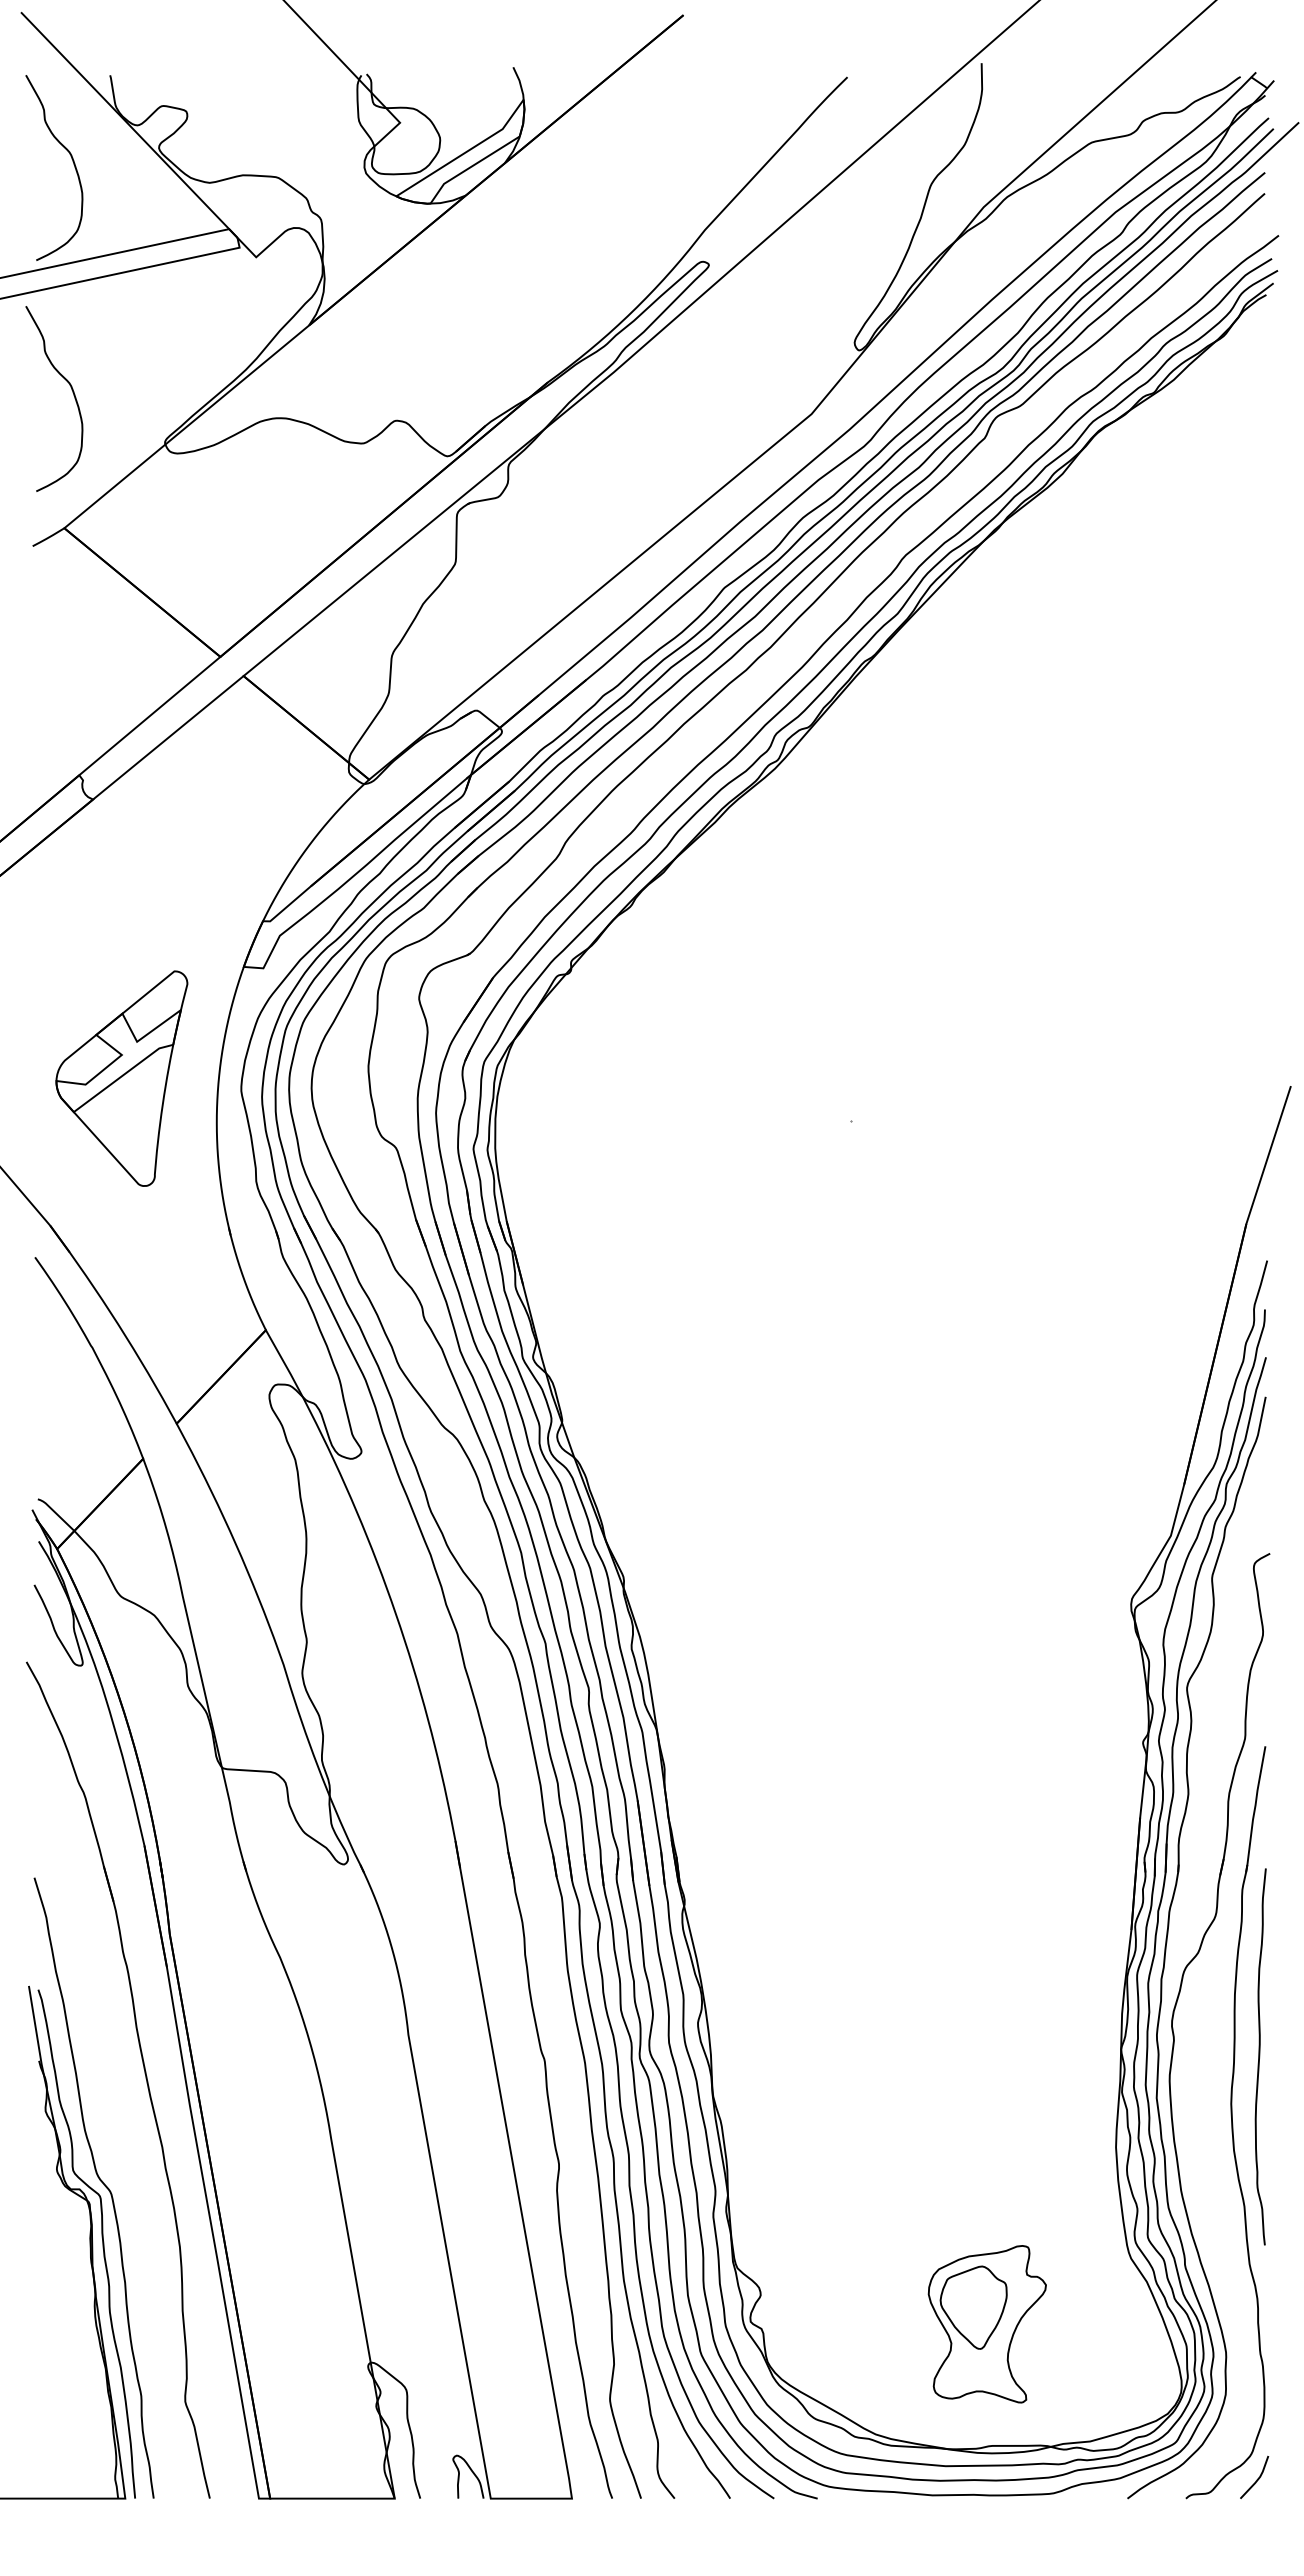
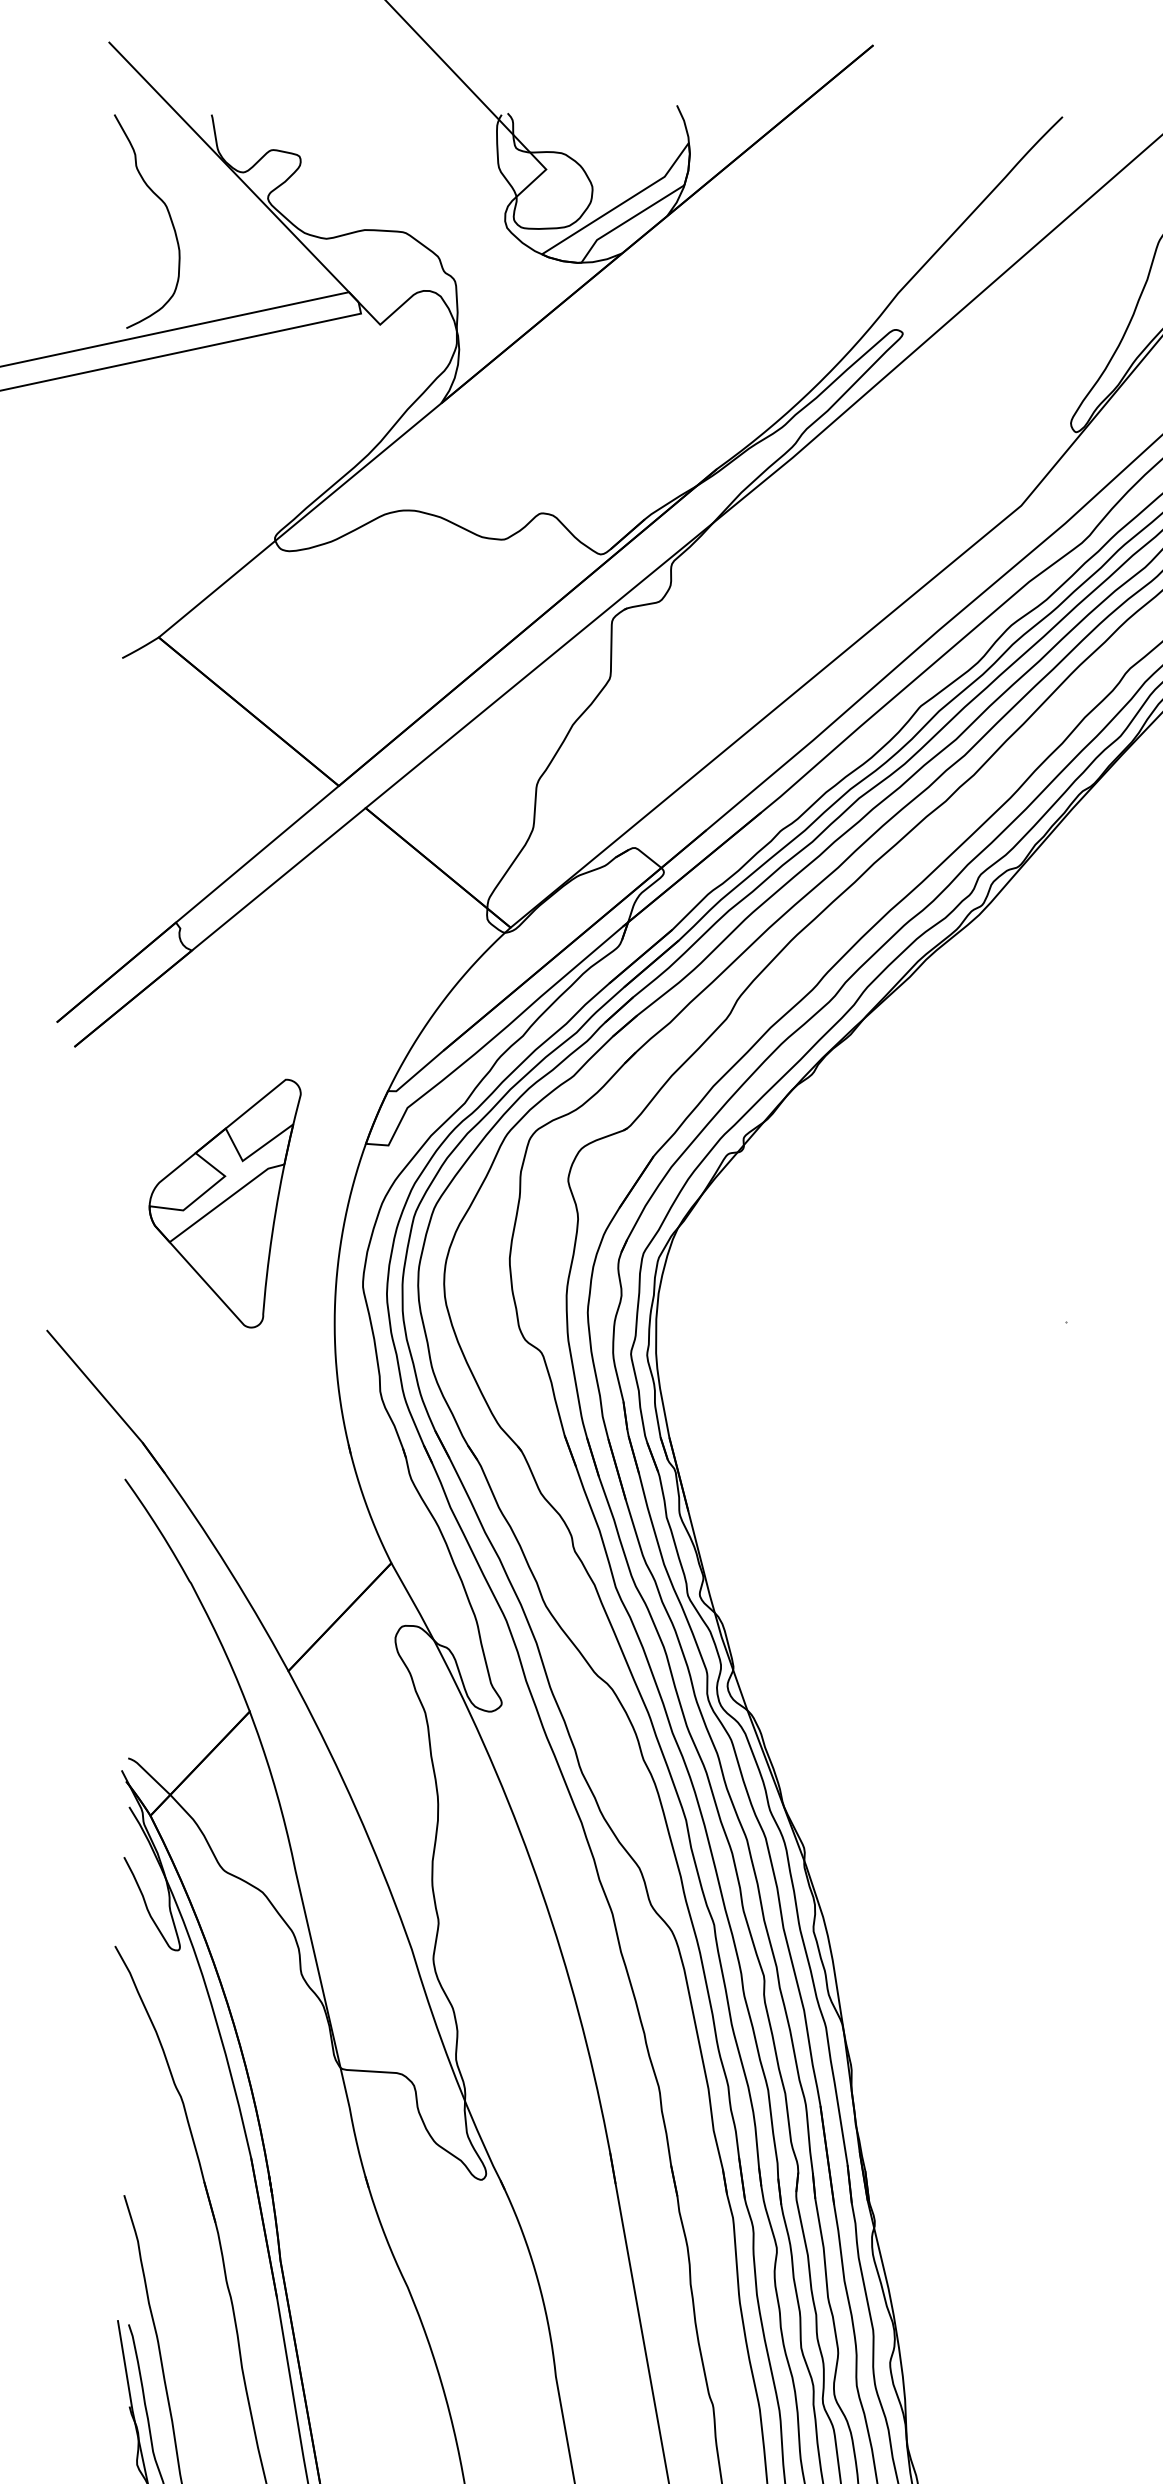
curve: (71, 390) -> (166, 478), removed
part: (121, 1078) -> (224, 1203), moved

